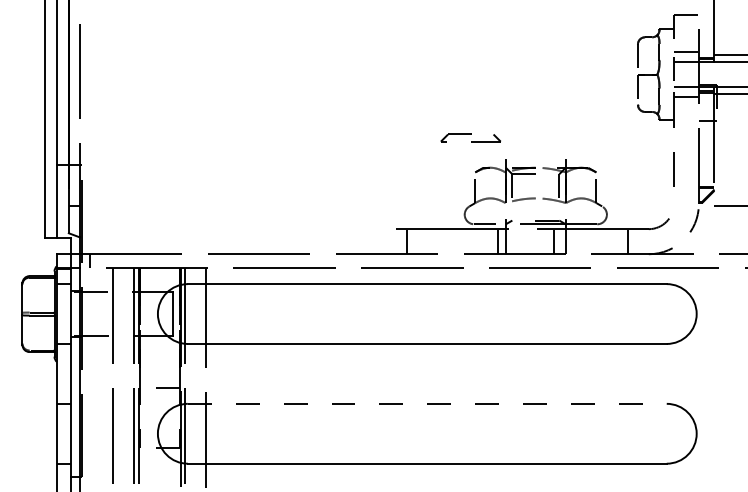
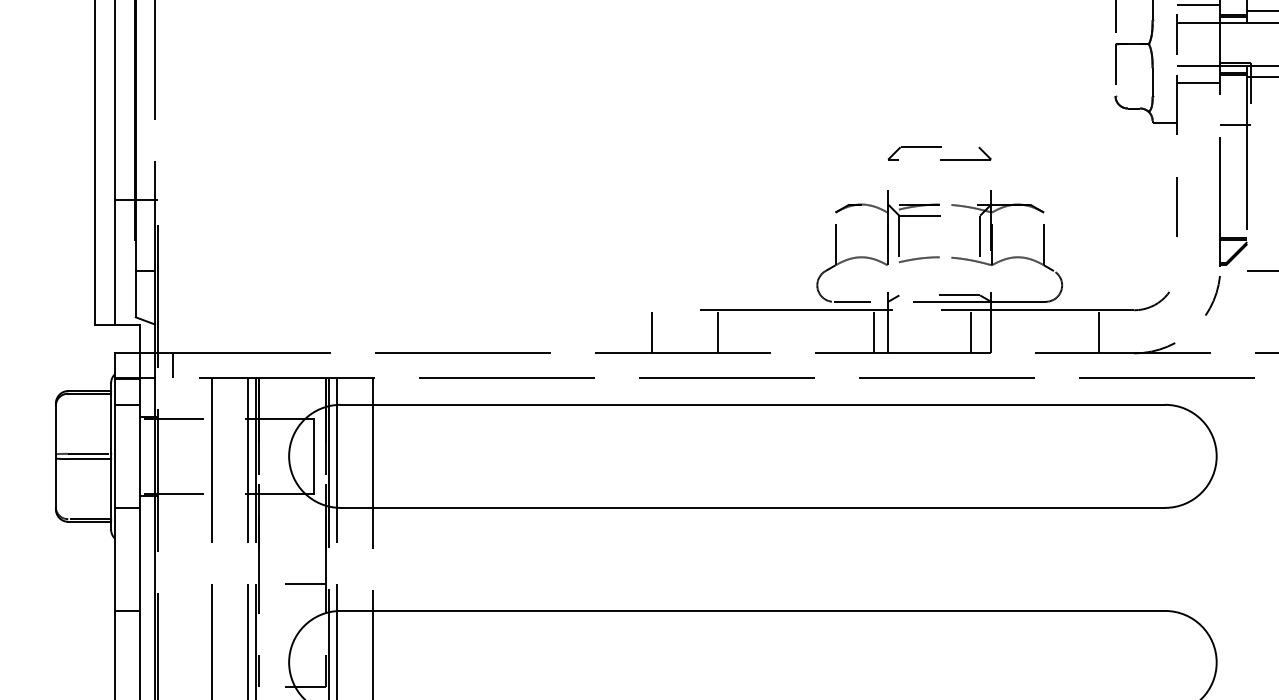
part: (470, 137) -> (939, 152), moved
line: (368, 241) -> (651, 331), added
line: (427, 403) -> (753, 610), dashed -> solid

